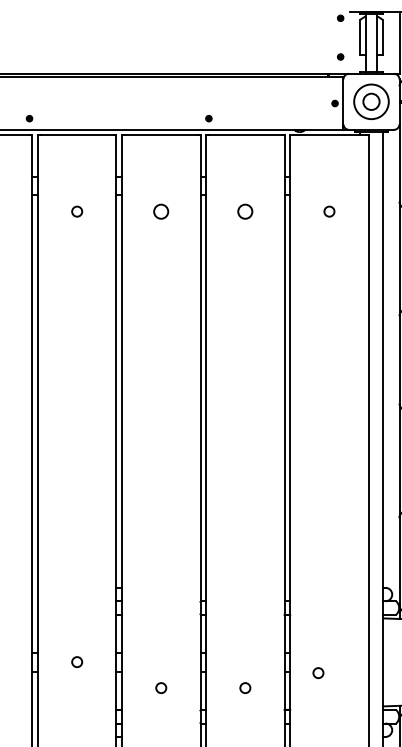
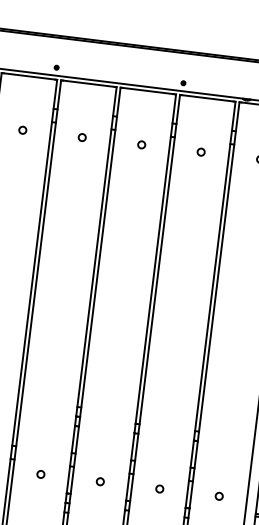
circle: (161, 211) -> (141, 144), size x0.71
circle: (245, 211) -> (201, 152), size x0.71
circle: (77, 662) -> (41, 474), moved
circle: (318, 673) -> (219, 496), moved

